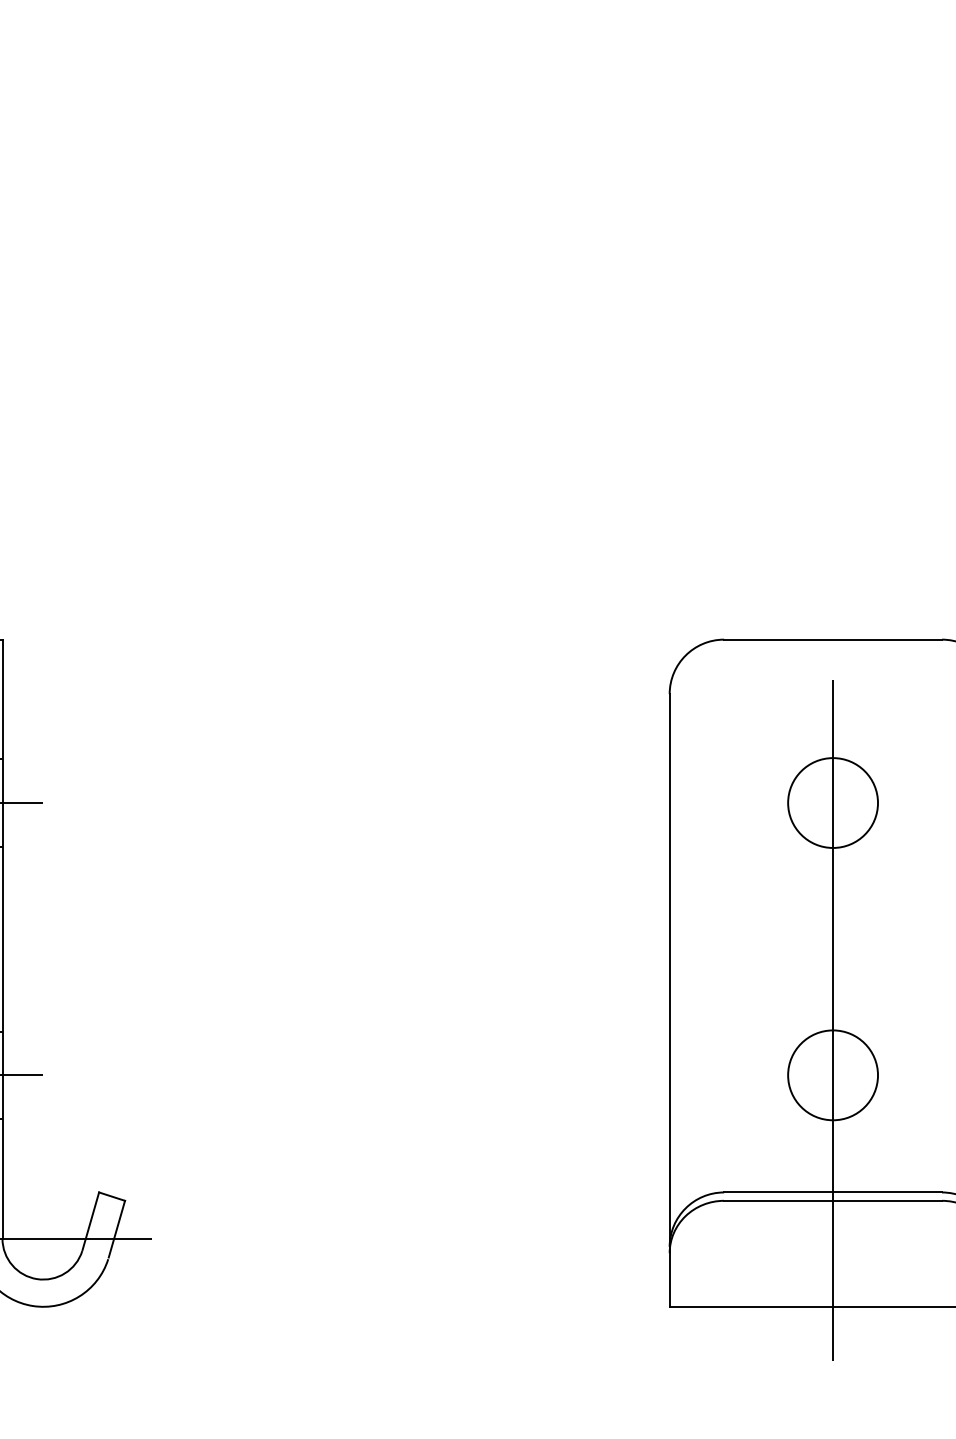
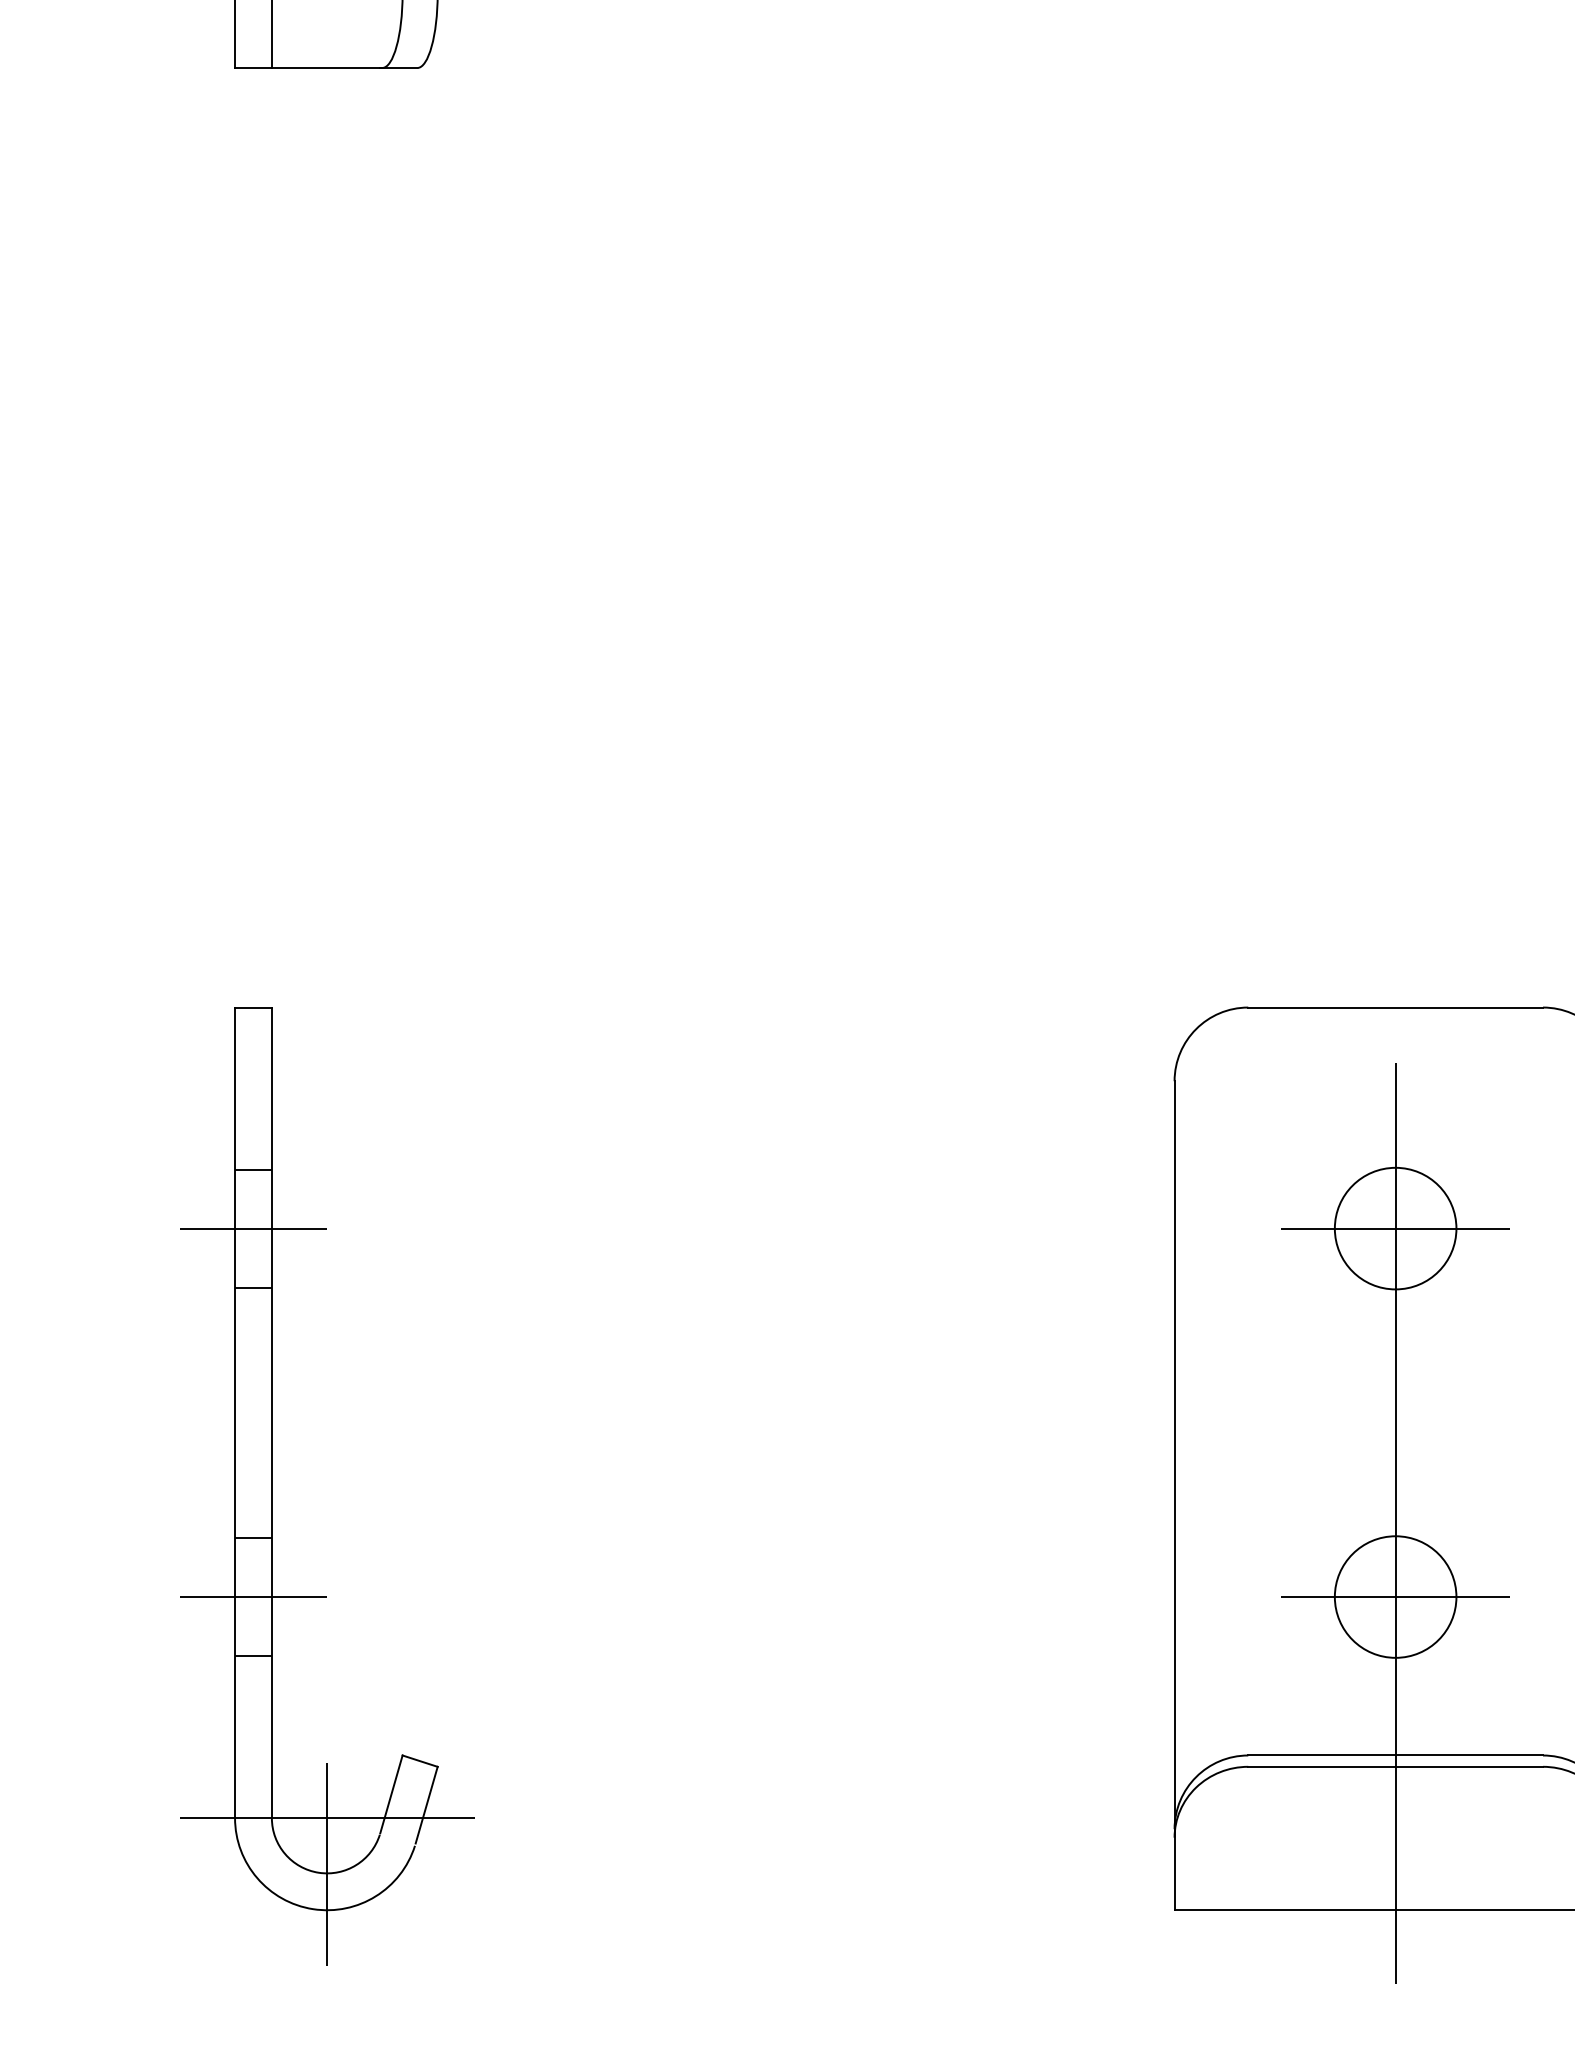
line: (832, 802) -> (1395, 1228), added
line: (832, 1075) -> (1395, 1597), added
line: (43, 1272) -> (327, 1863), added

